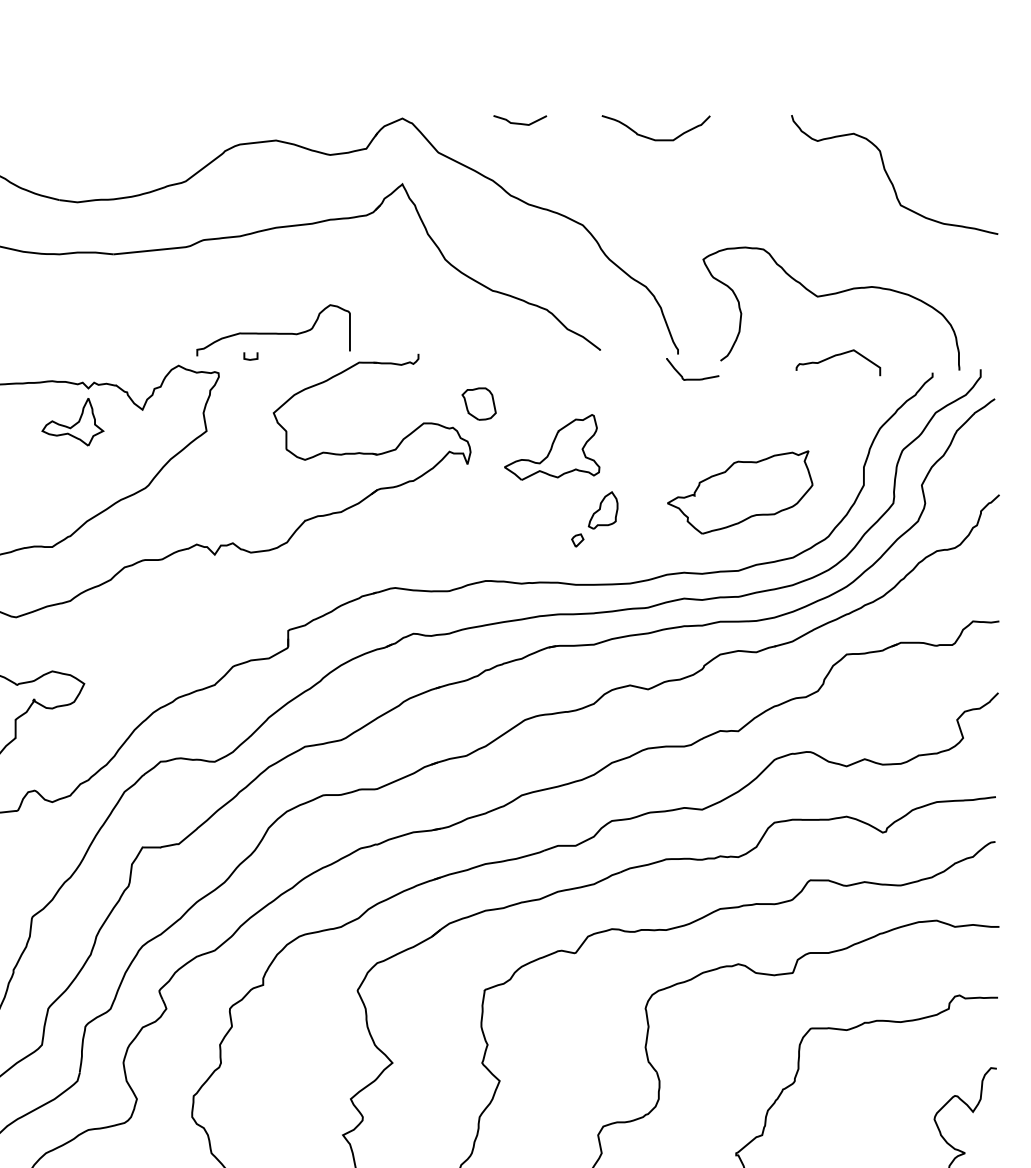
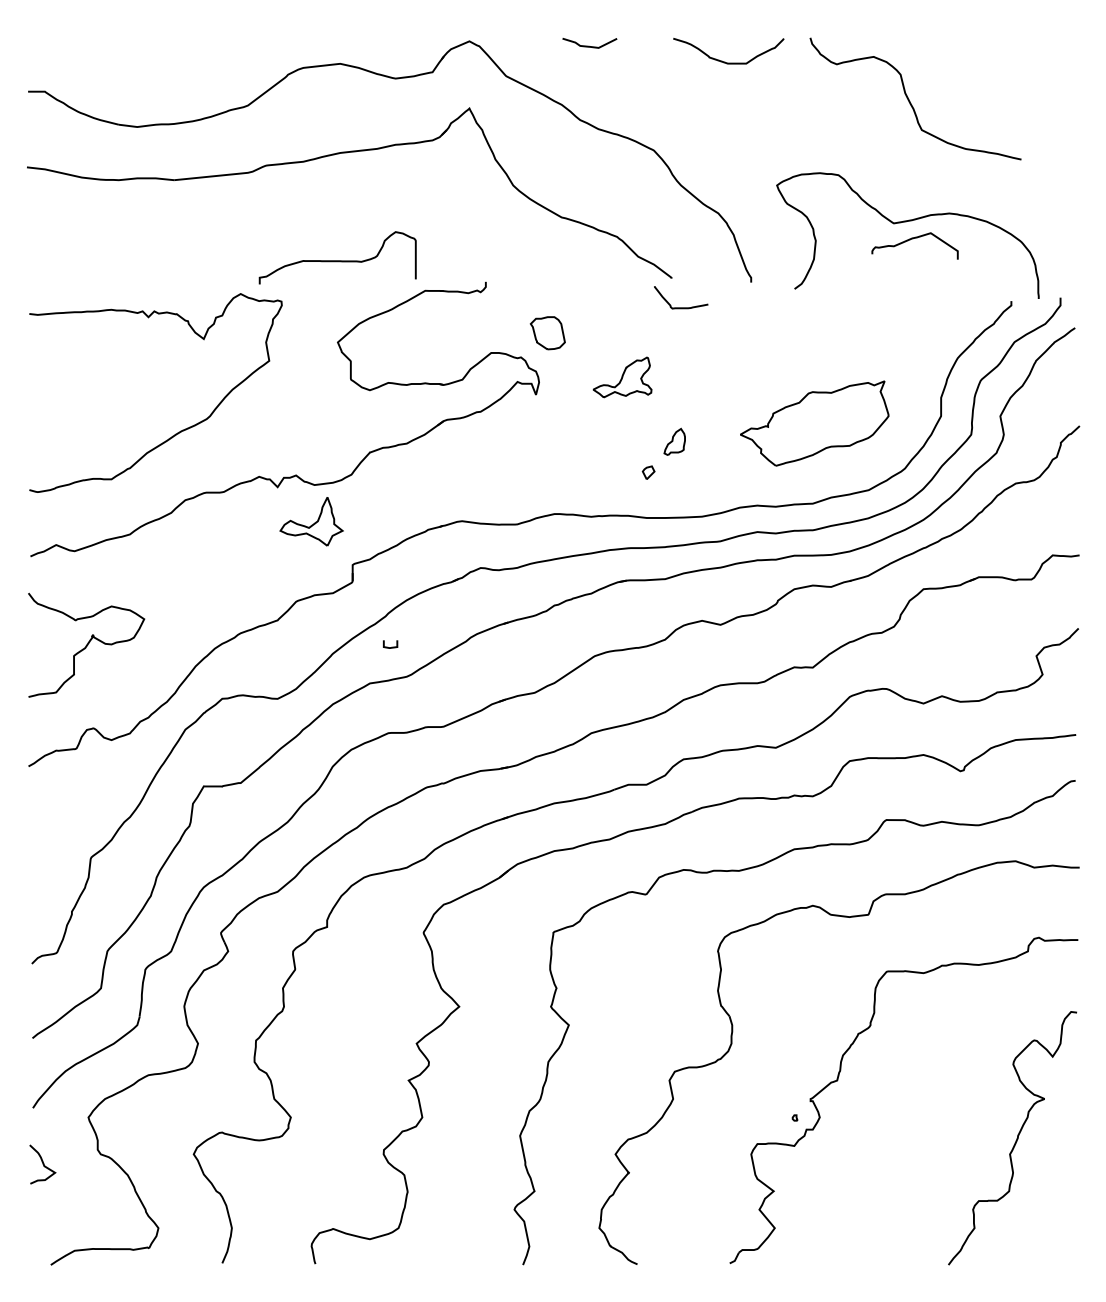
curve: (889, 177) -> (910, 101), moved
curve: (836, 356) -> (913, 239), moved
curve: (251, 358) -> (391, 646), moved
curve: (693, 378) -> (681, 307), moved
part: (72, 421) -> (311, 521), moved
part: (552, 447) -> (622, 377), size x0.6
part: (603, 510) -> (674, 441), size x0.7

